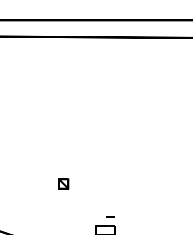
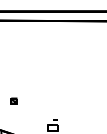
part: (62, 182) -> (13, 100), moved

